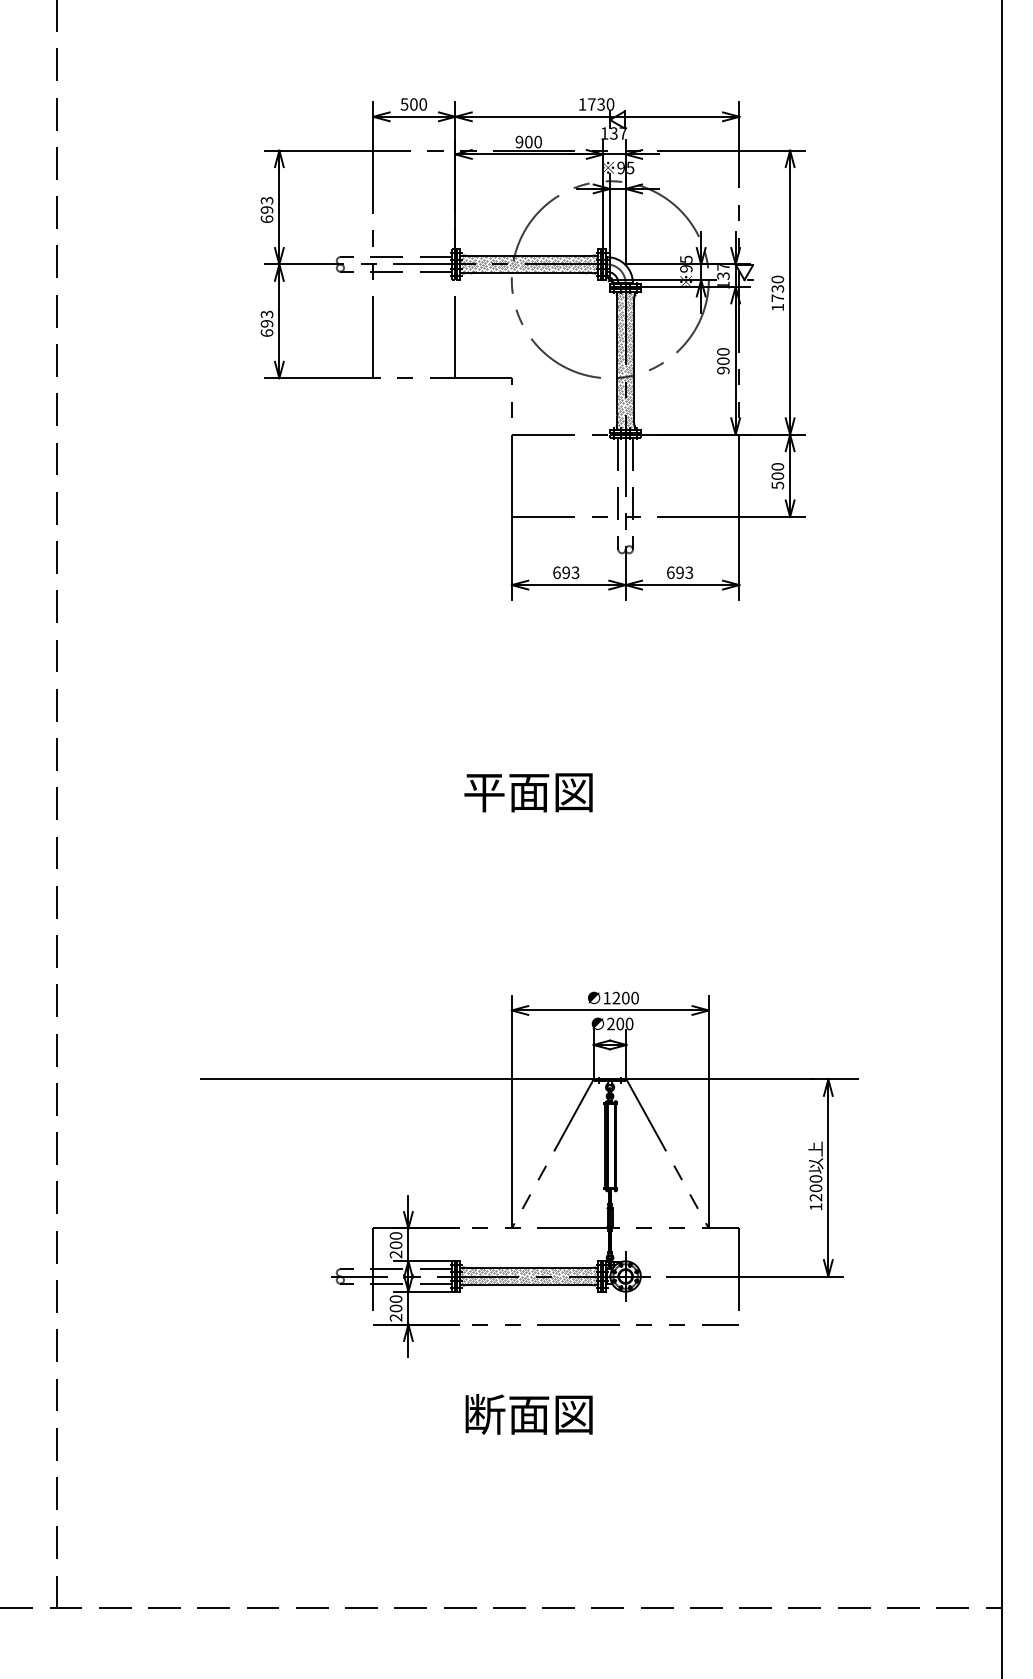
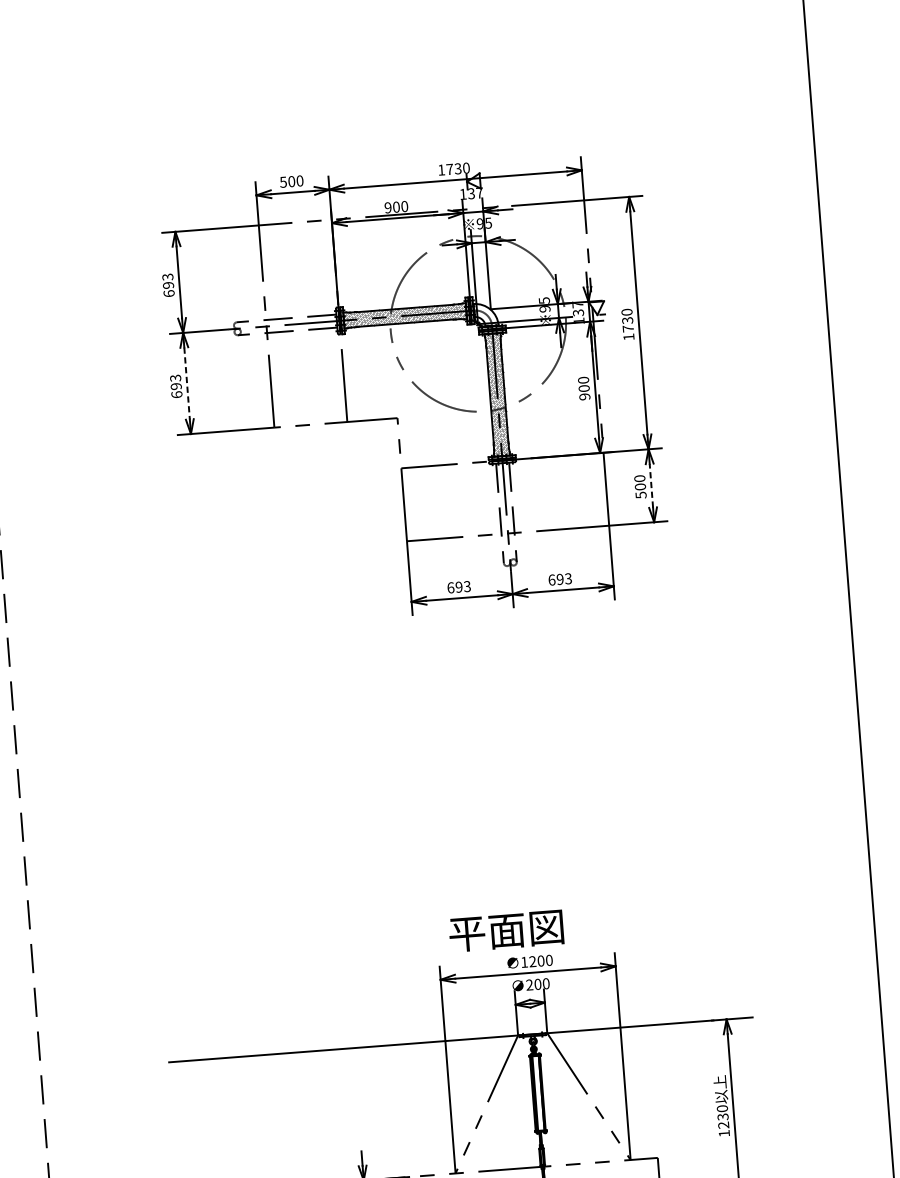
line: (279, 321) -> (187, 383), solid -> dashed
line: (790, 475) -> (651, 485), solid -> dashed
text: (528, 792) -> (506, 930), moved
text: (815, 1188) -> (722, 1117), 1200 -> 1230

